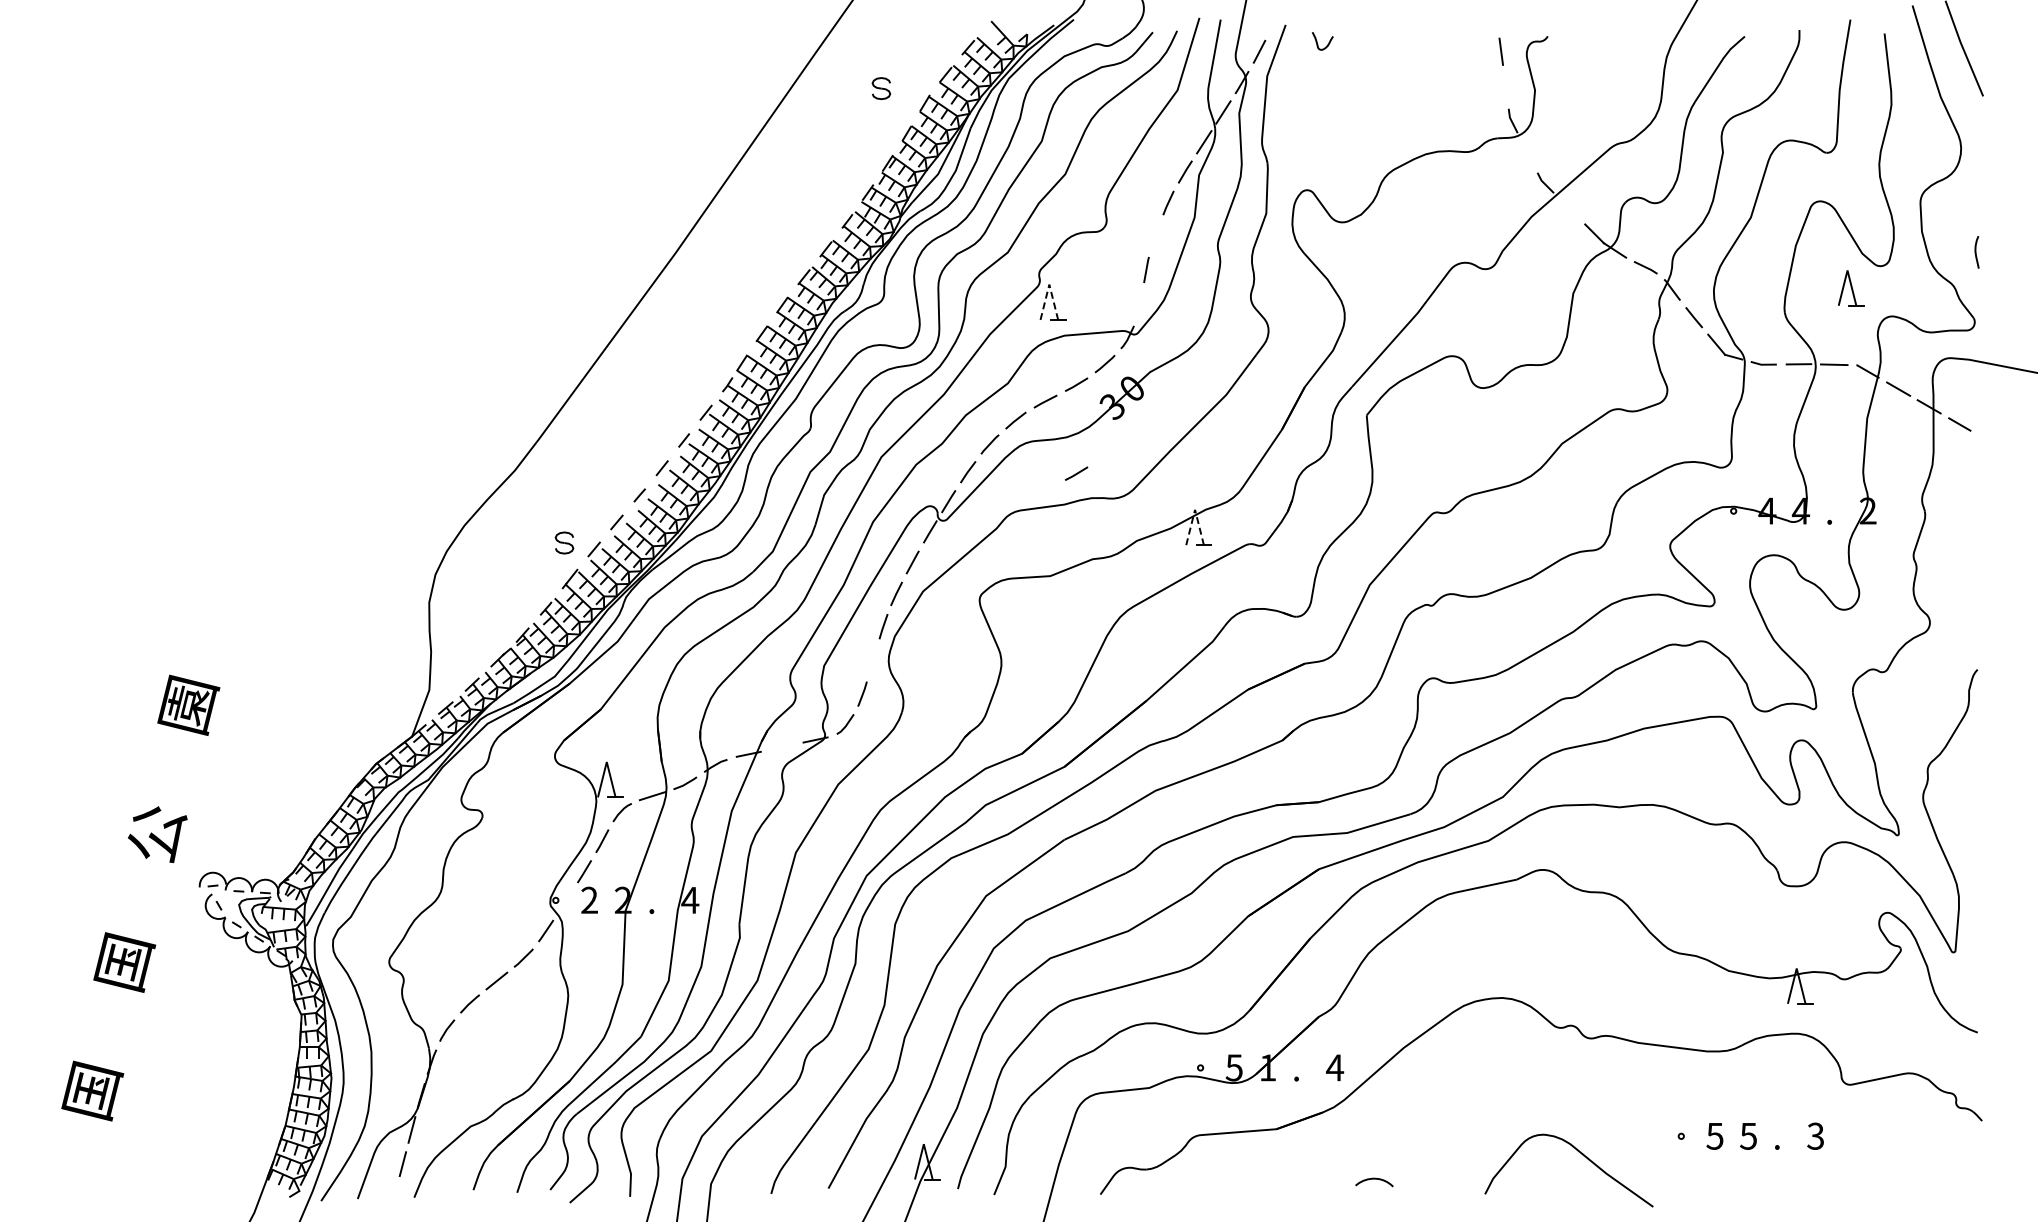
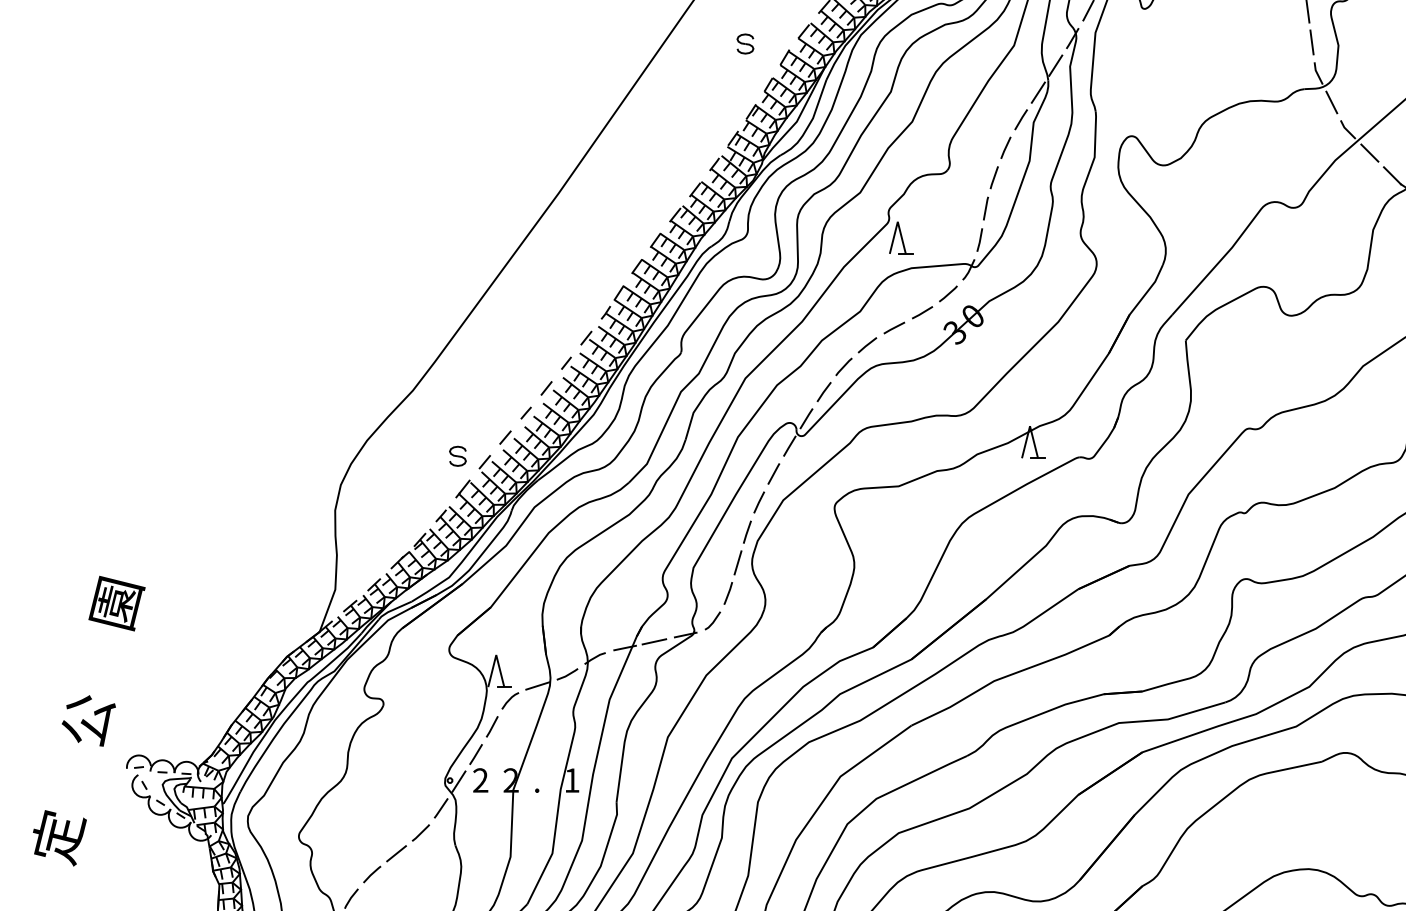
line: (1505, 86) -> (1311, 42), added
line: (1527, 152) -> (1331, 102), added
line: (1569, 208) -> (1369, 152), added
line: (1155, 235) -> (994, 177), added
line: (1049, 284) -> (897, 221), dashed -> solid
line: (1139, 304) -> (979, 239), added
line: (1076, 473) -> (922, 393), removed
line: (1195, 509) -> (1030, 425), dashed -> solid
line: (872, 660) -> (737, 562), added
line: (781, 747) -> (654, 641), added
text: (690, 900) -> (572, 780), 4 -> 1
line: (565, 901) -> (458, 781), added
text: (124, 963) -> (58, 837), 国 -> 定

